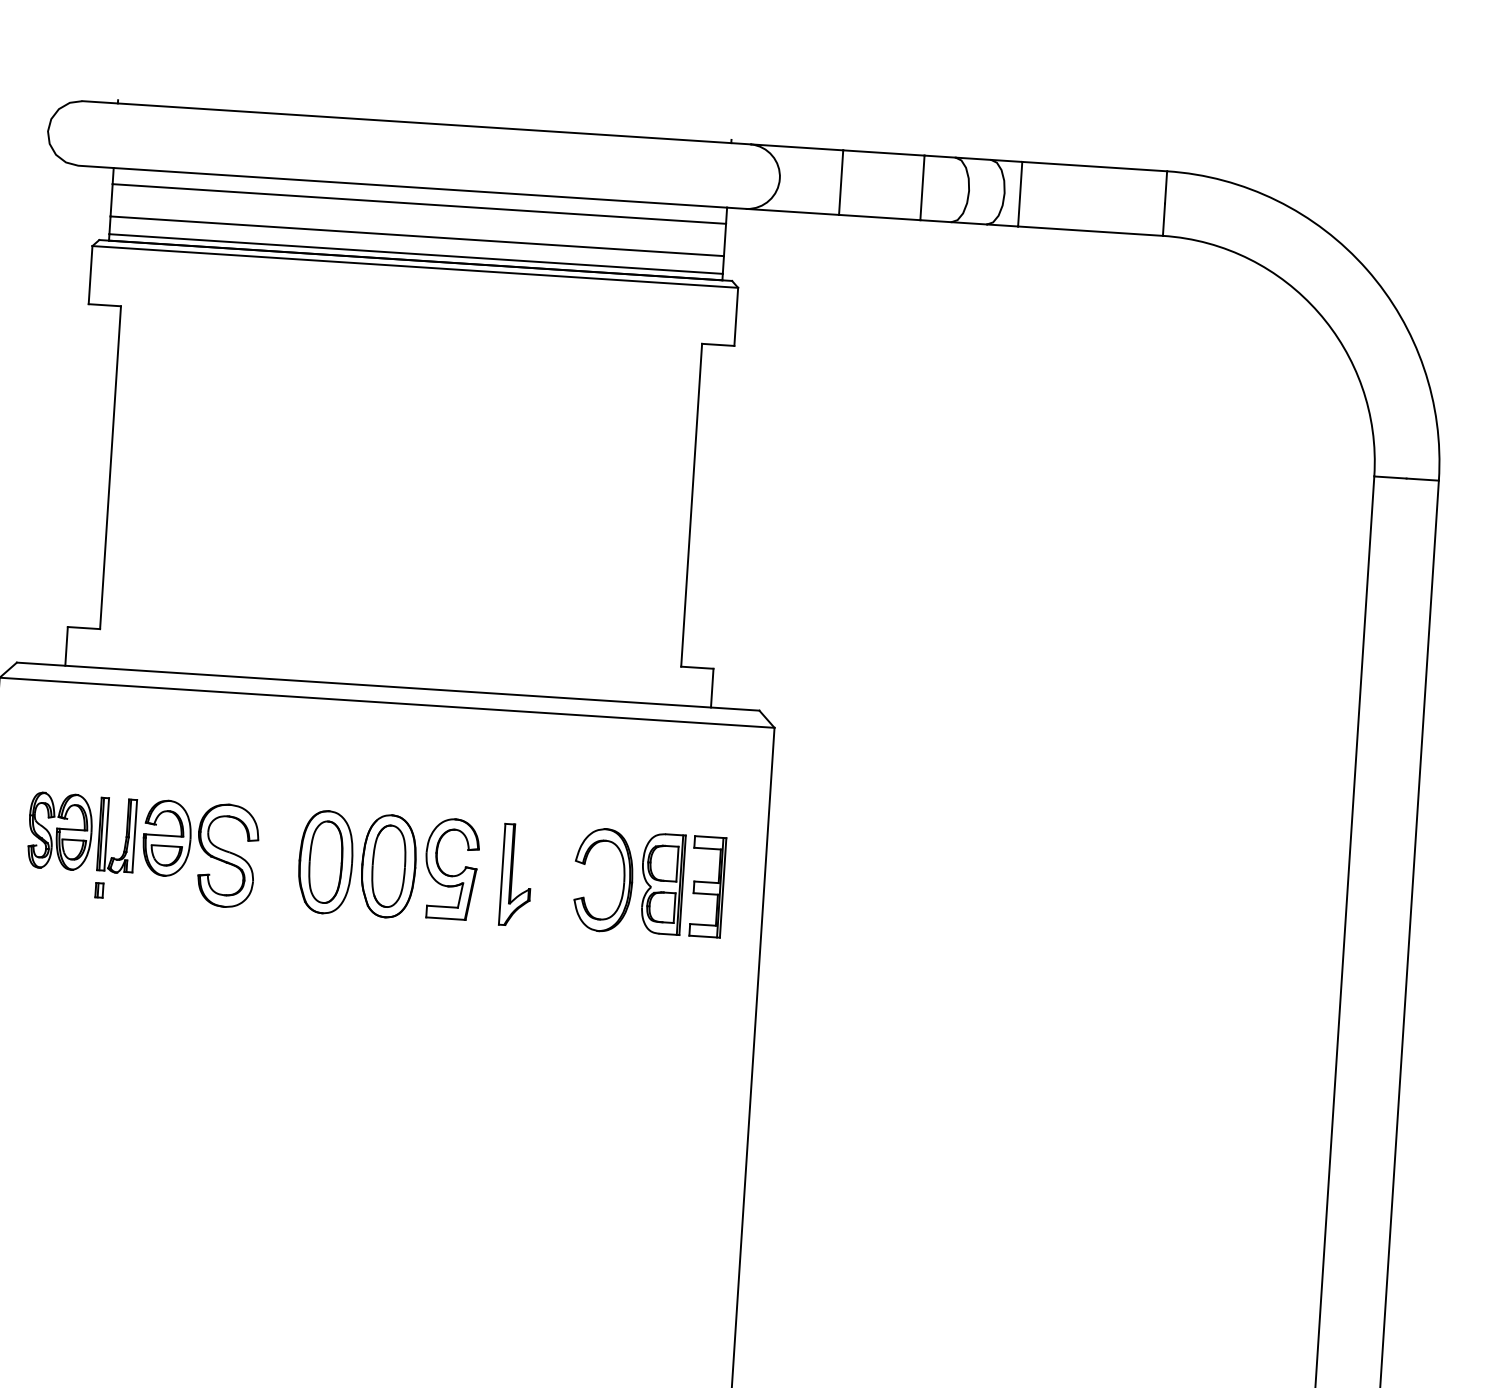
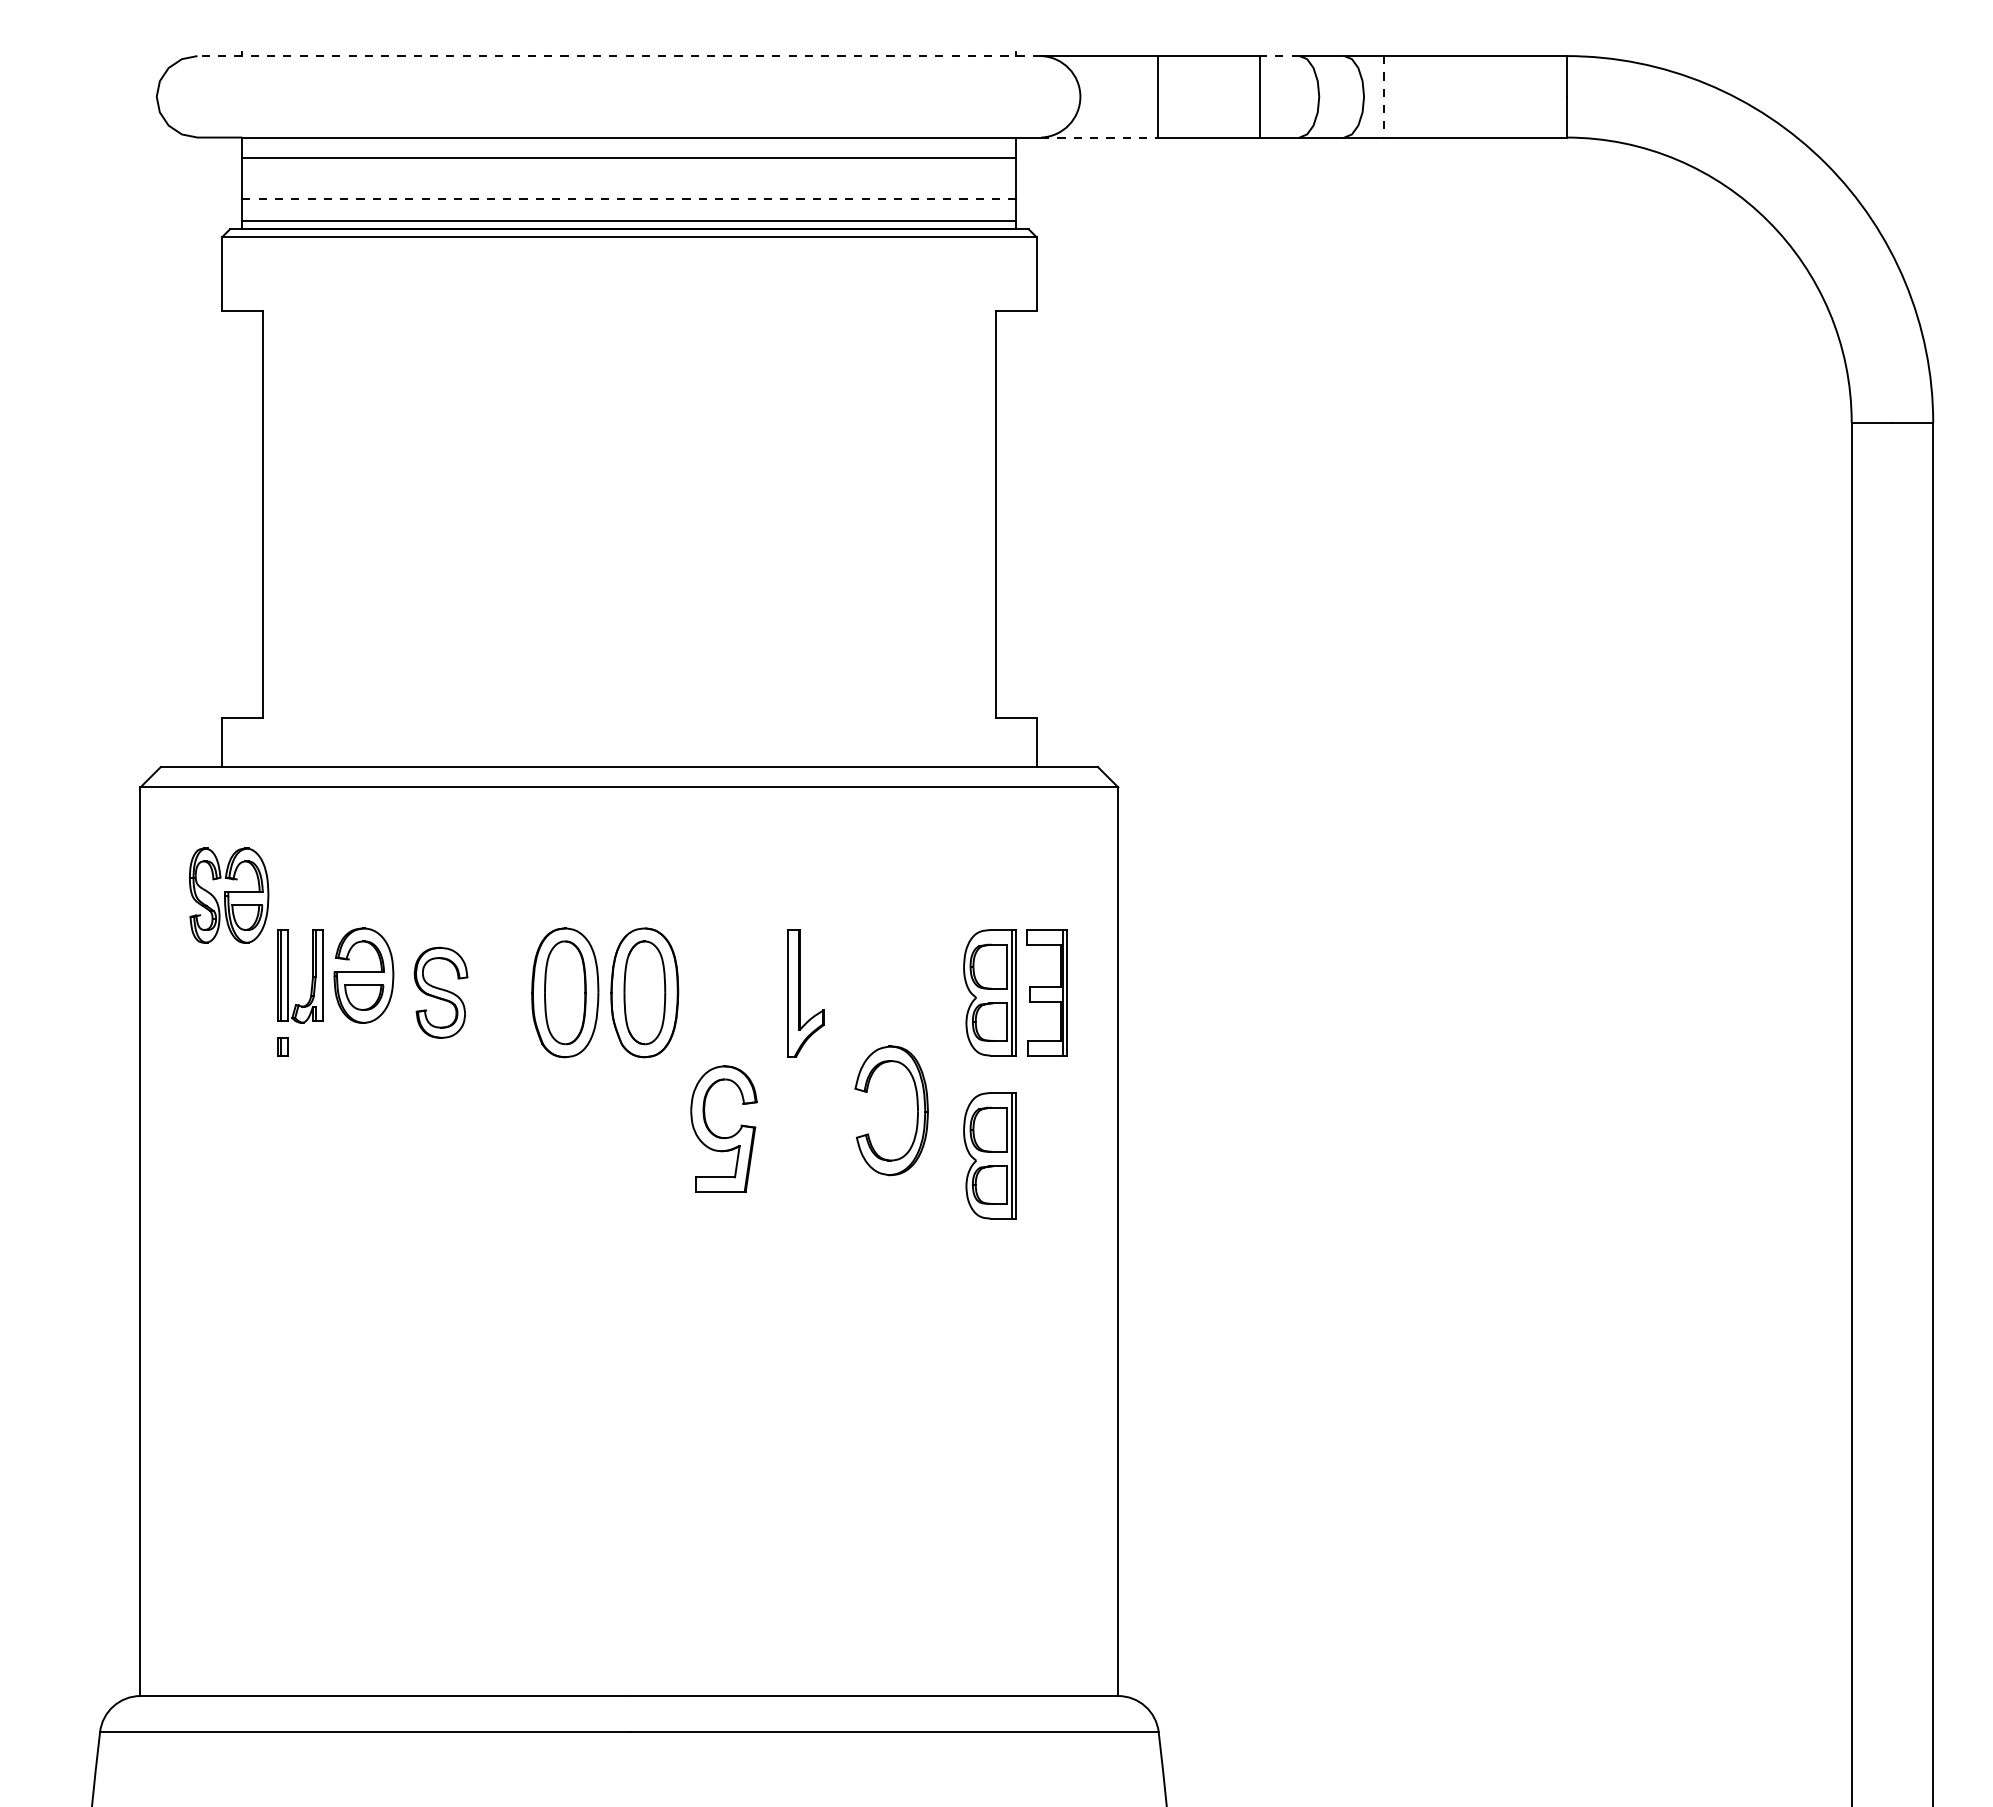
line: (416, 123) -> (619, 56), solid -> dashed
line: (940, 156) -> (1280, 56), solid -> dashed
line: (1020, 193) -> (1383, 96), solid -> dashed
line: (792, 211) -> (1099, 137), solid -> dashed
line: (416, 236) -> (628, 198), solid -> dashed
part: (60, 831) -> (229, 895), moved
part: (226, 855) -> (440, 992), size x0.7
part: (449, 874) -> (721, 1136), moved
part: (623, 877) -> (916, 1105), moved
part: (653, 1012) -> (989, 1155), added

